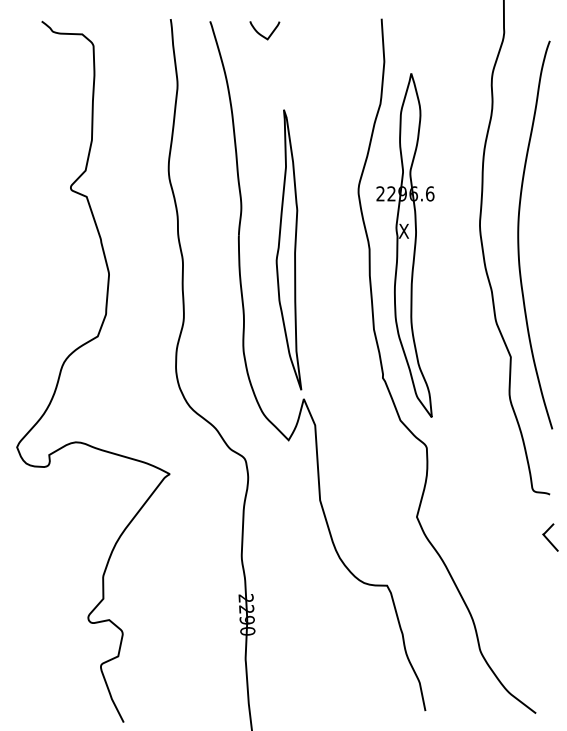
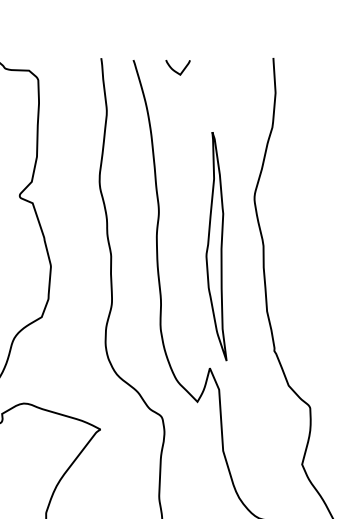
part: (405, 245) -> (292, 242), removed
part: (288, 249) -> (216, 246), moved

